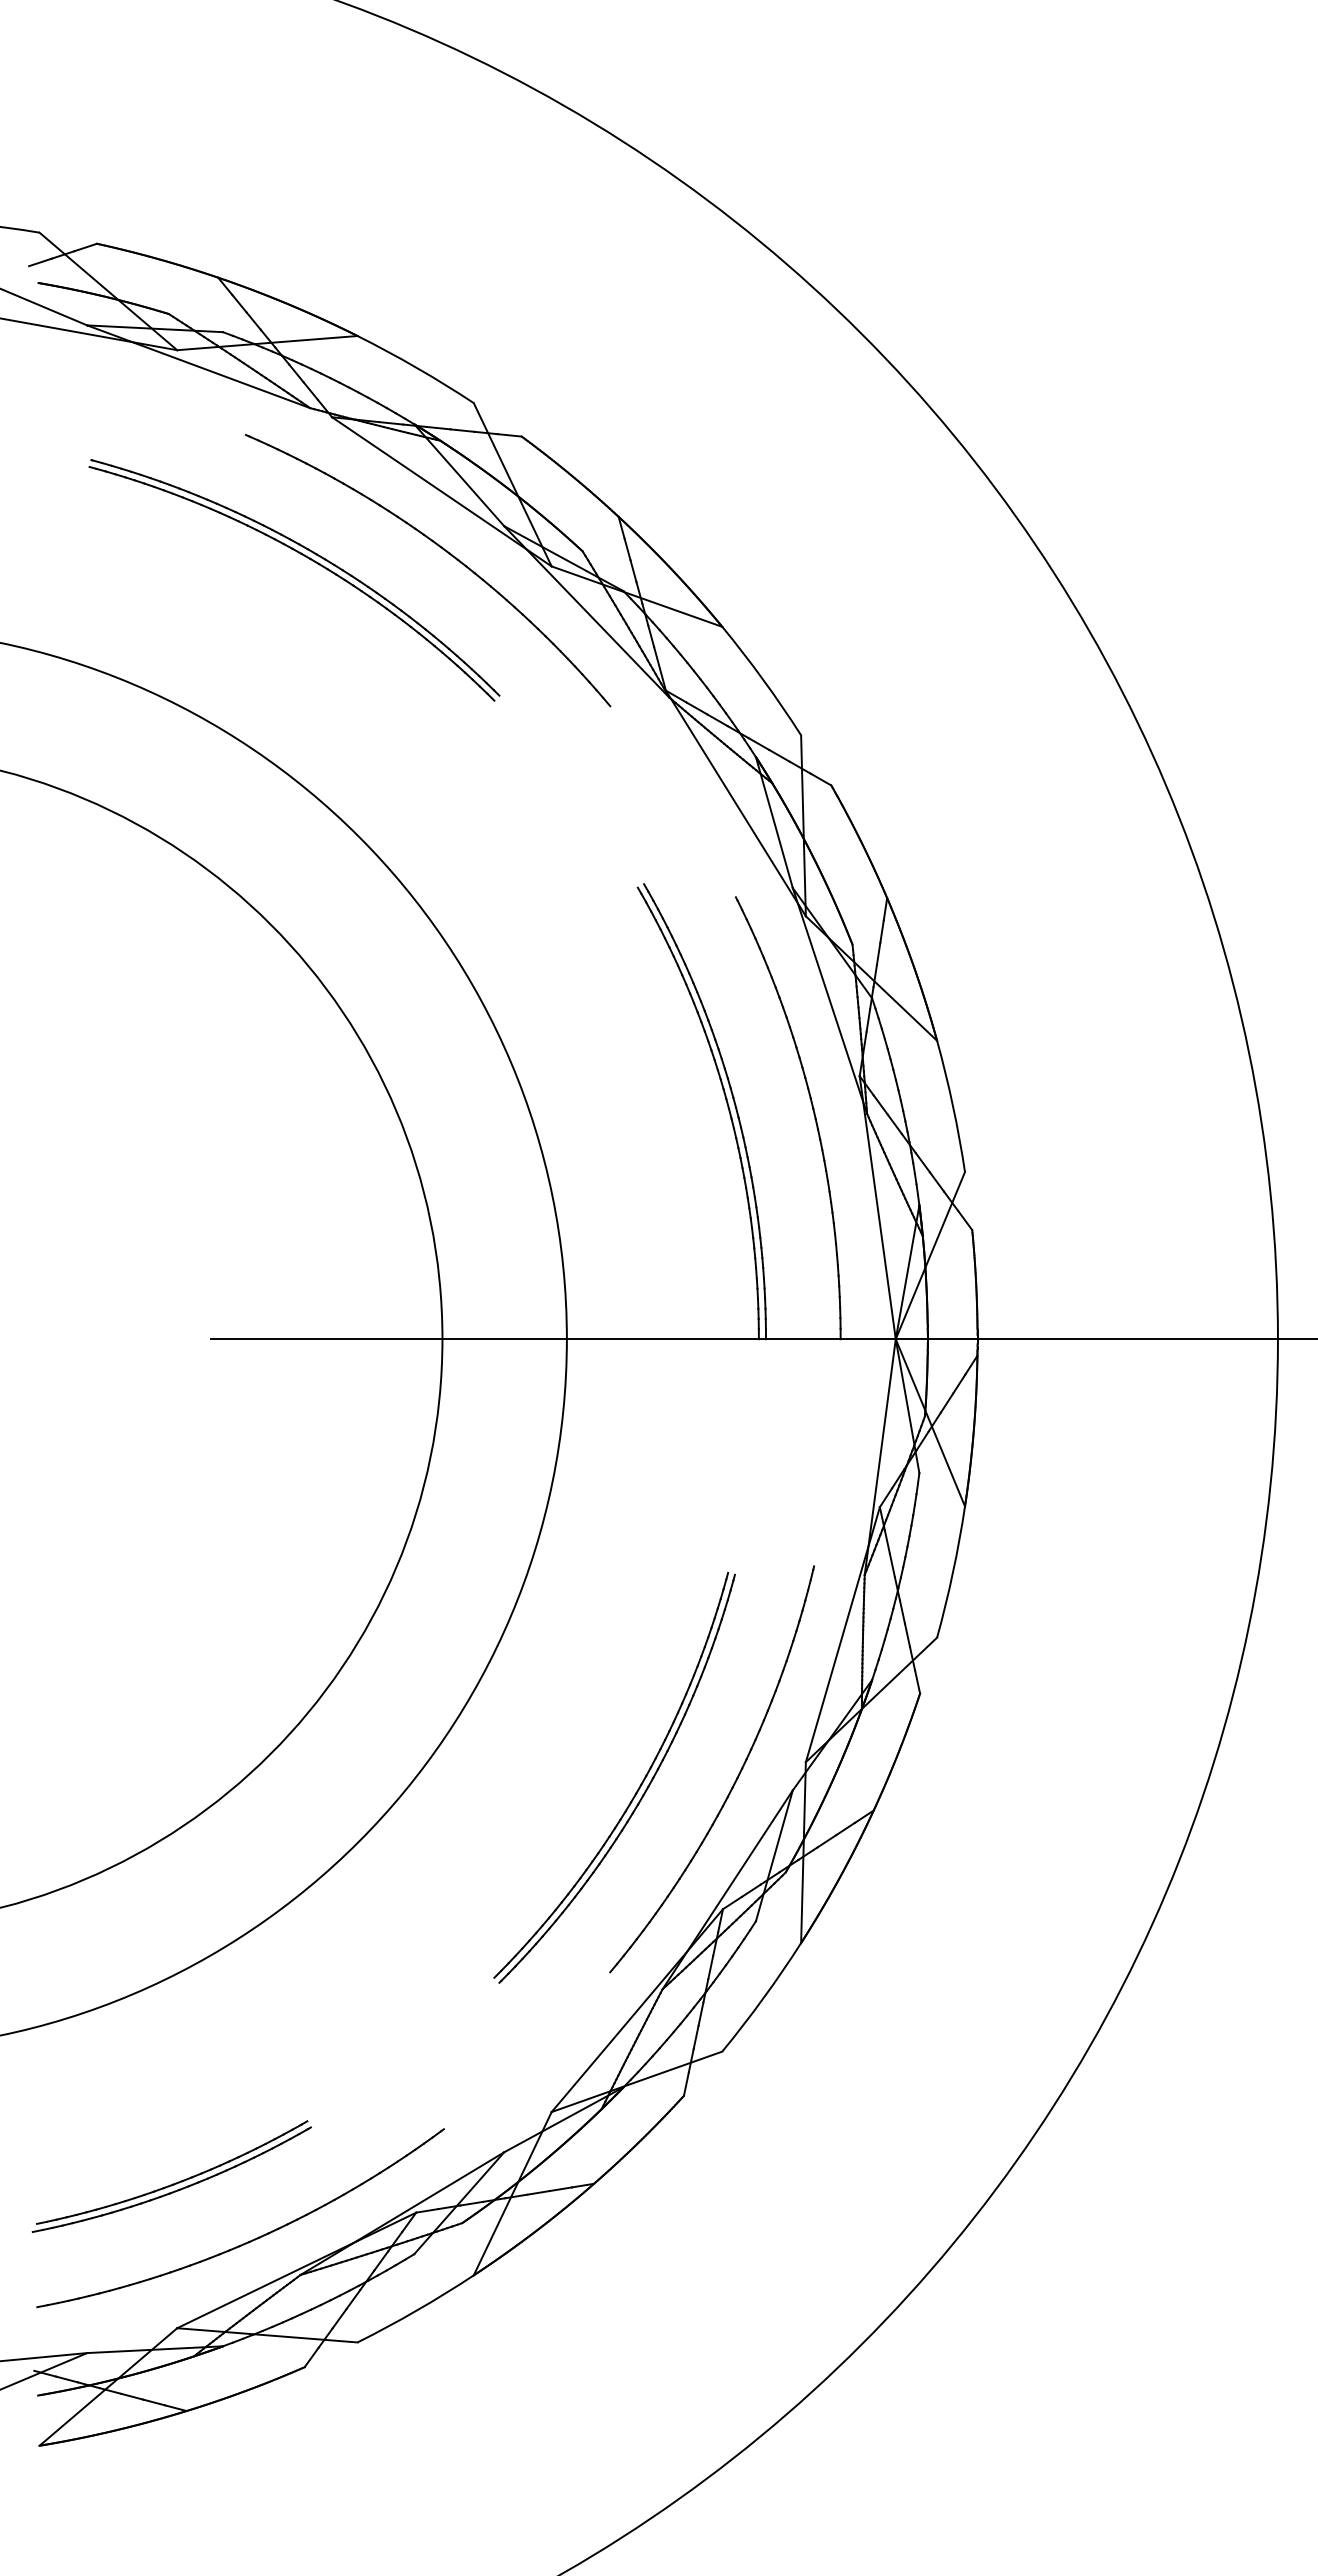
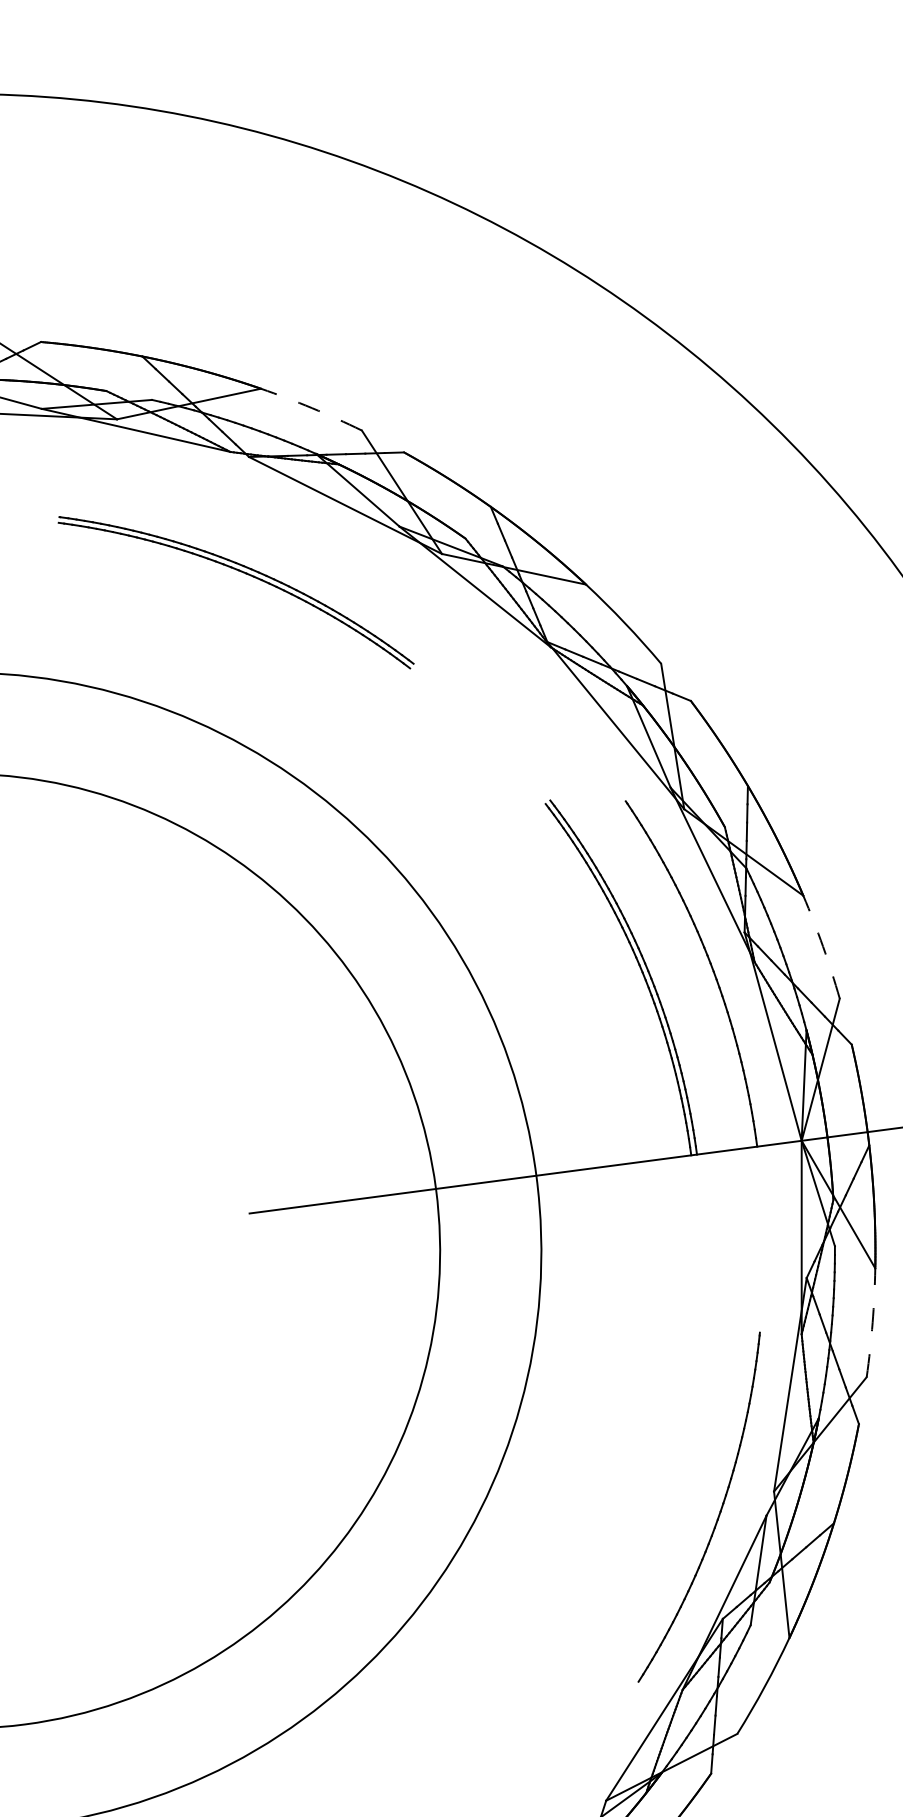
arc: (416, 367) -> (311, 407), solid -> dashed
part: (440, 548) -> (350, 551), removed
arc: (953, 1106) -> (823, 946), solid -> dashed
arc: (953, 1572) -> (873, 1322), solid -> dashed
part: (635, 1792) -> (639, 1534), removed

